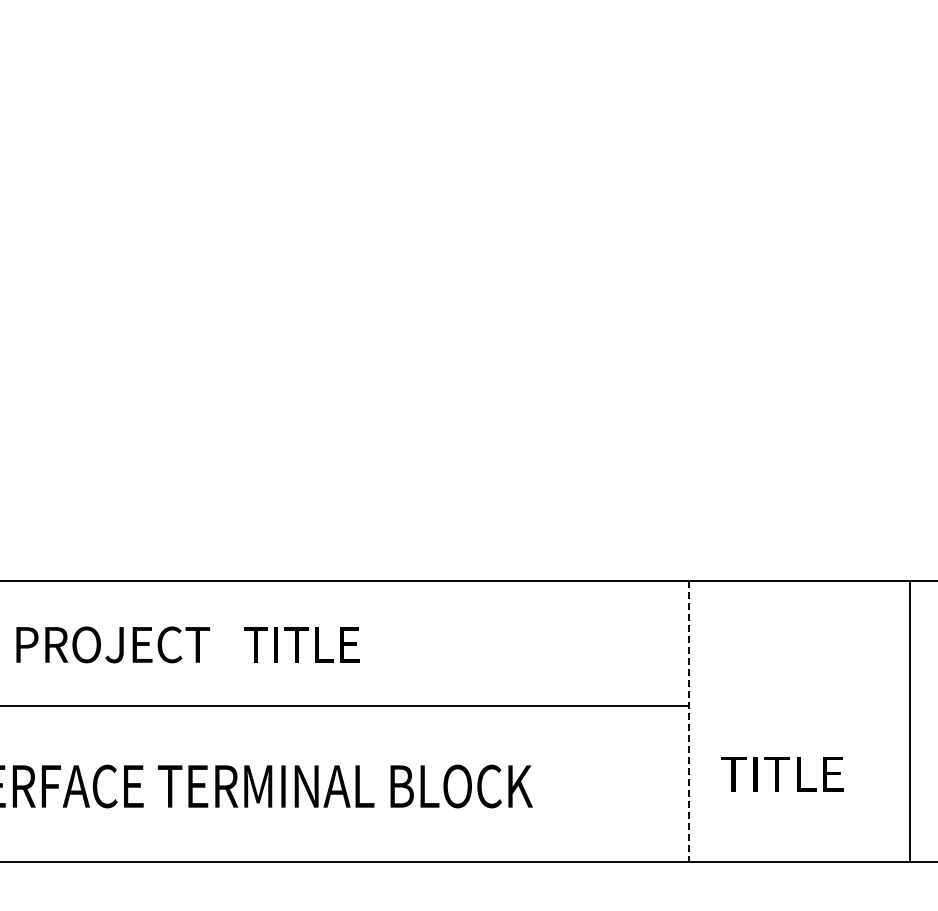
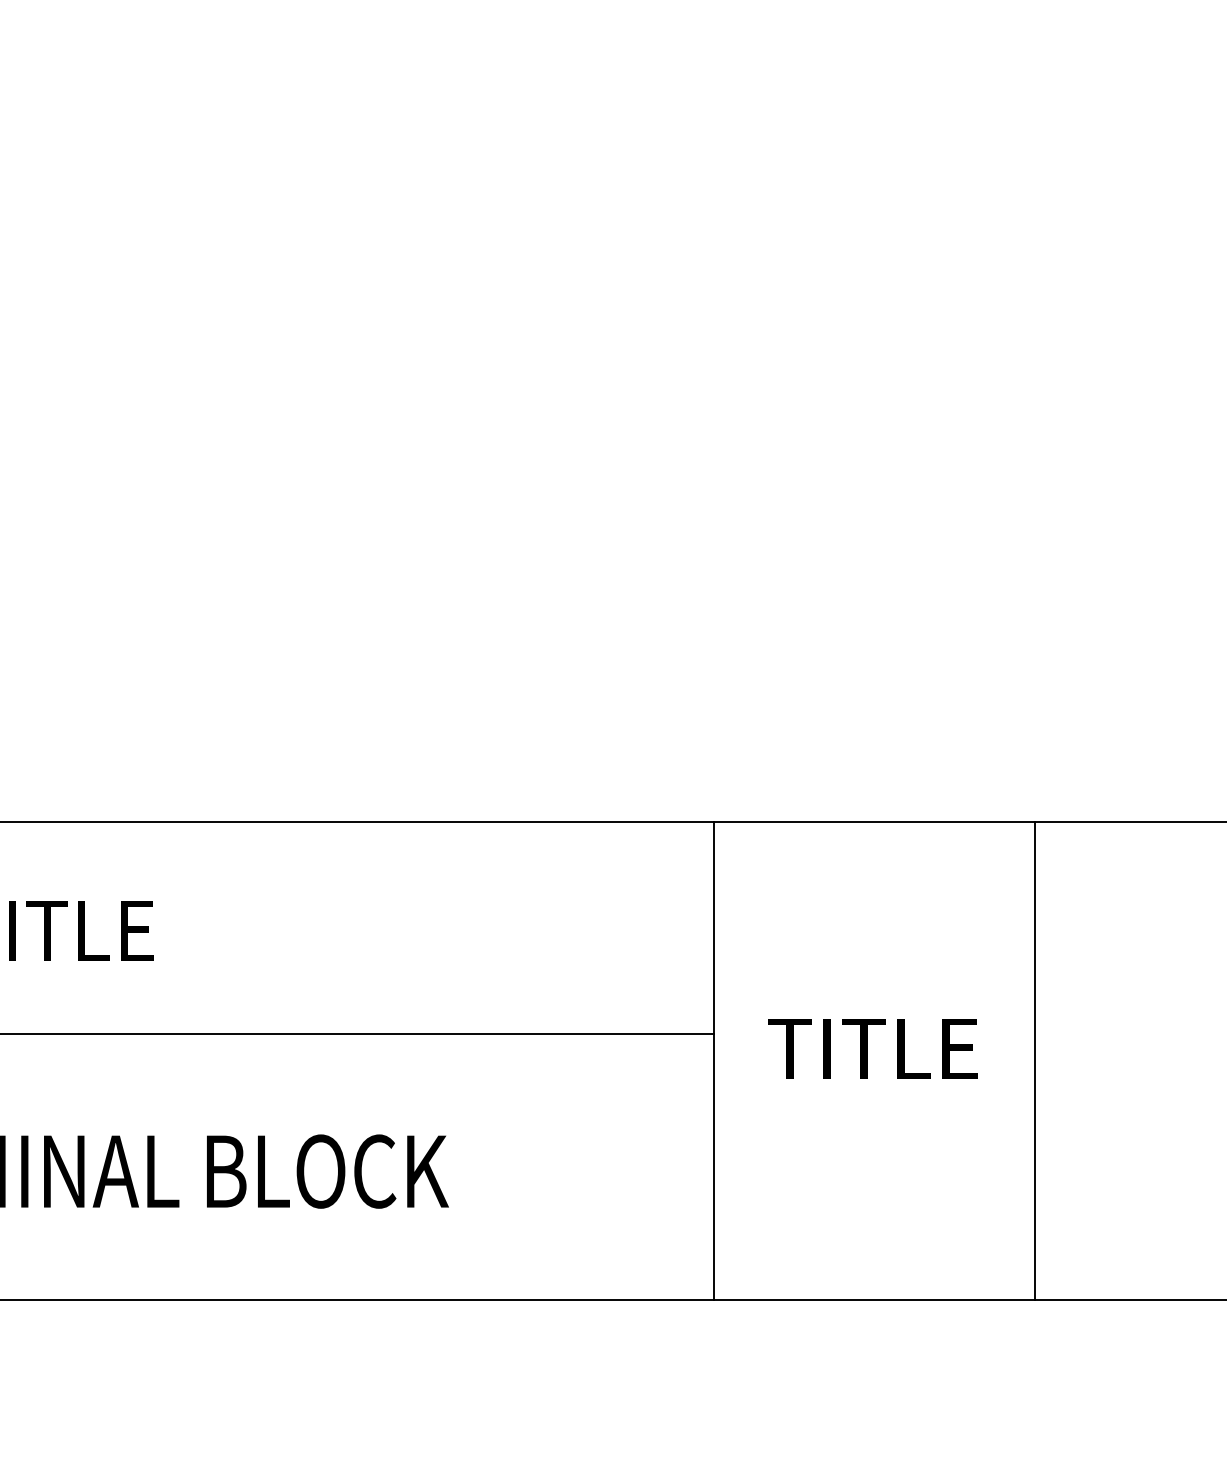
line: (909, 721) -> (1034, 1061), moved
line: (688, 722) -> (713, 1062), dashed -> solid
text: (782, 774) -> (873, 1049), moved

